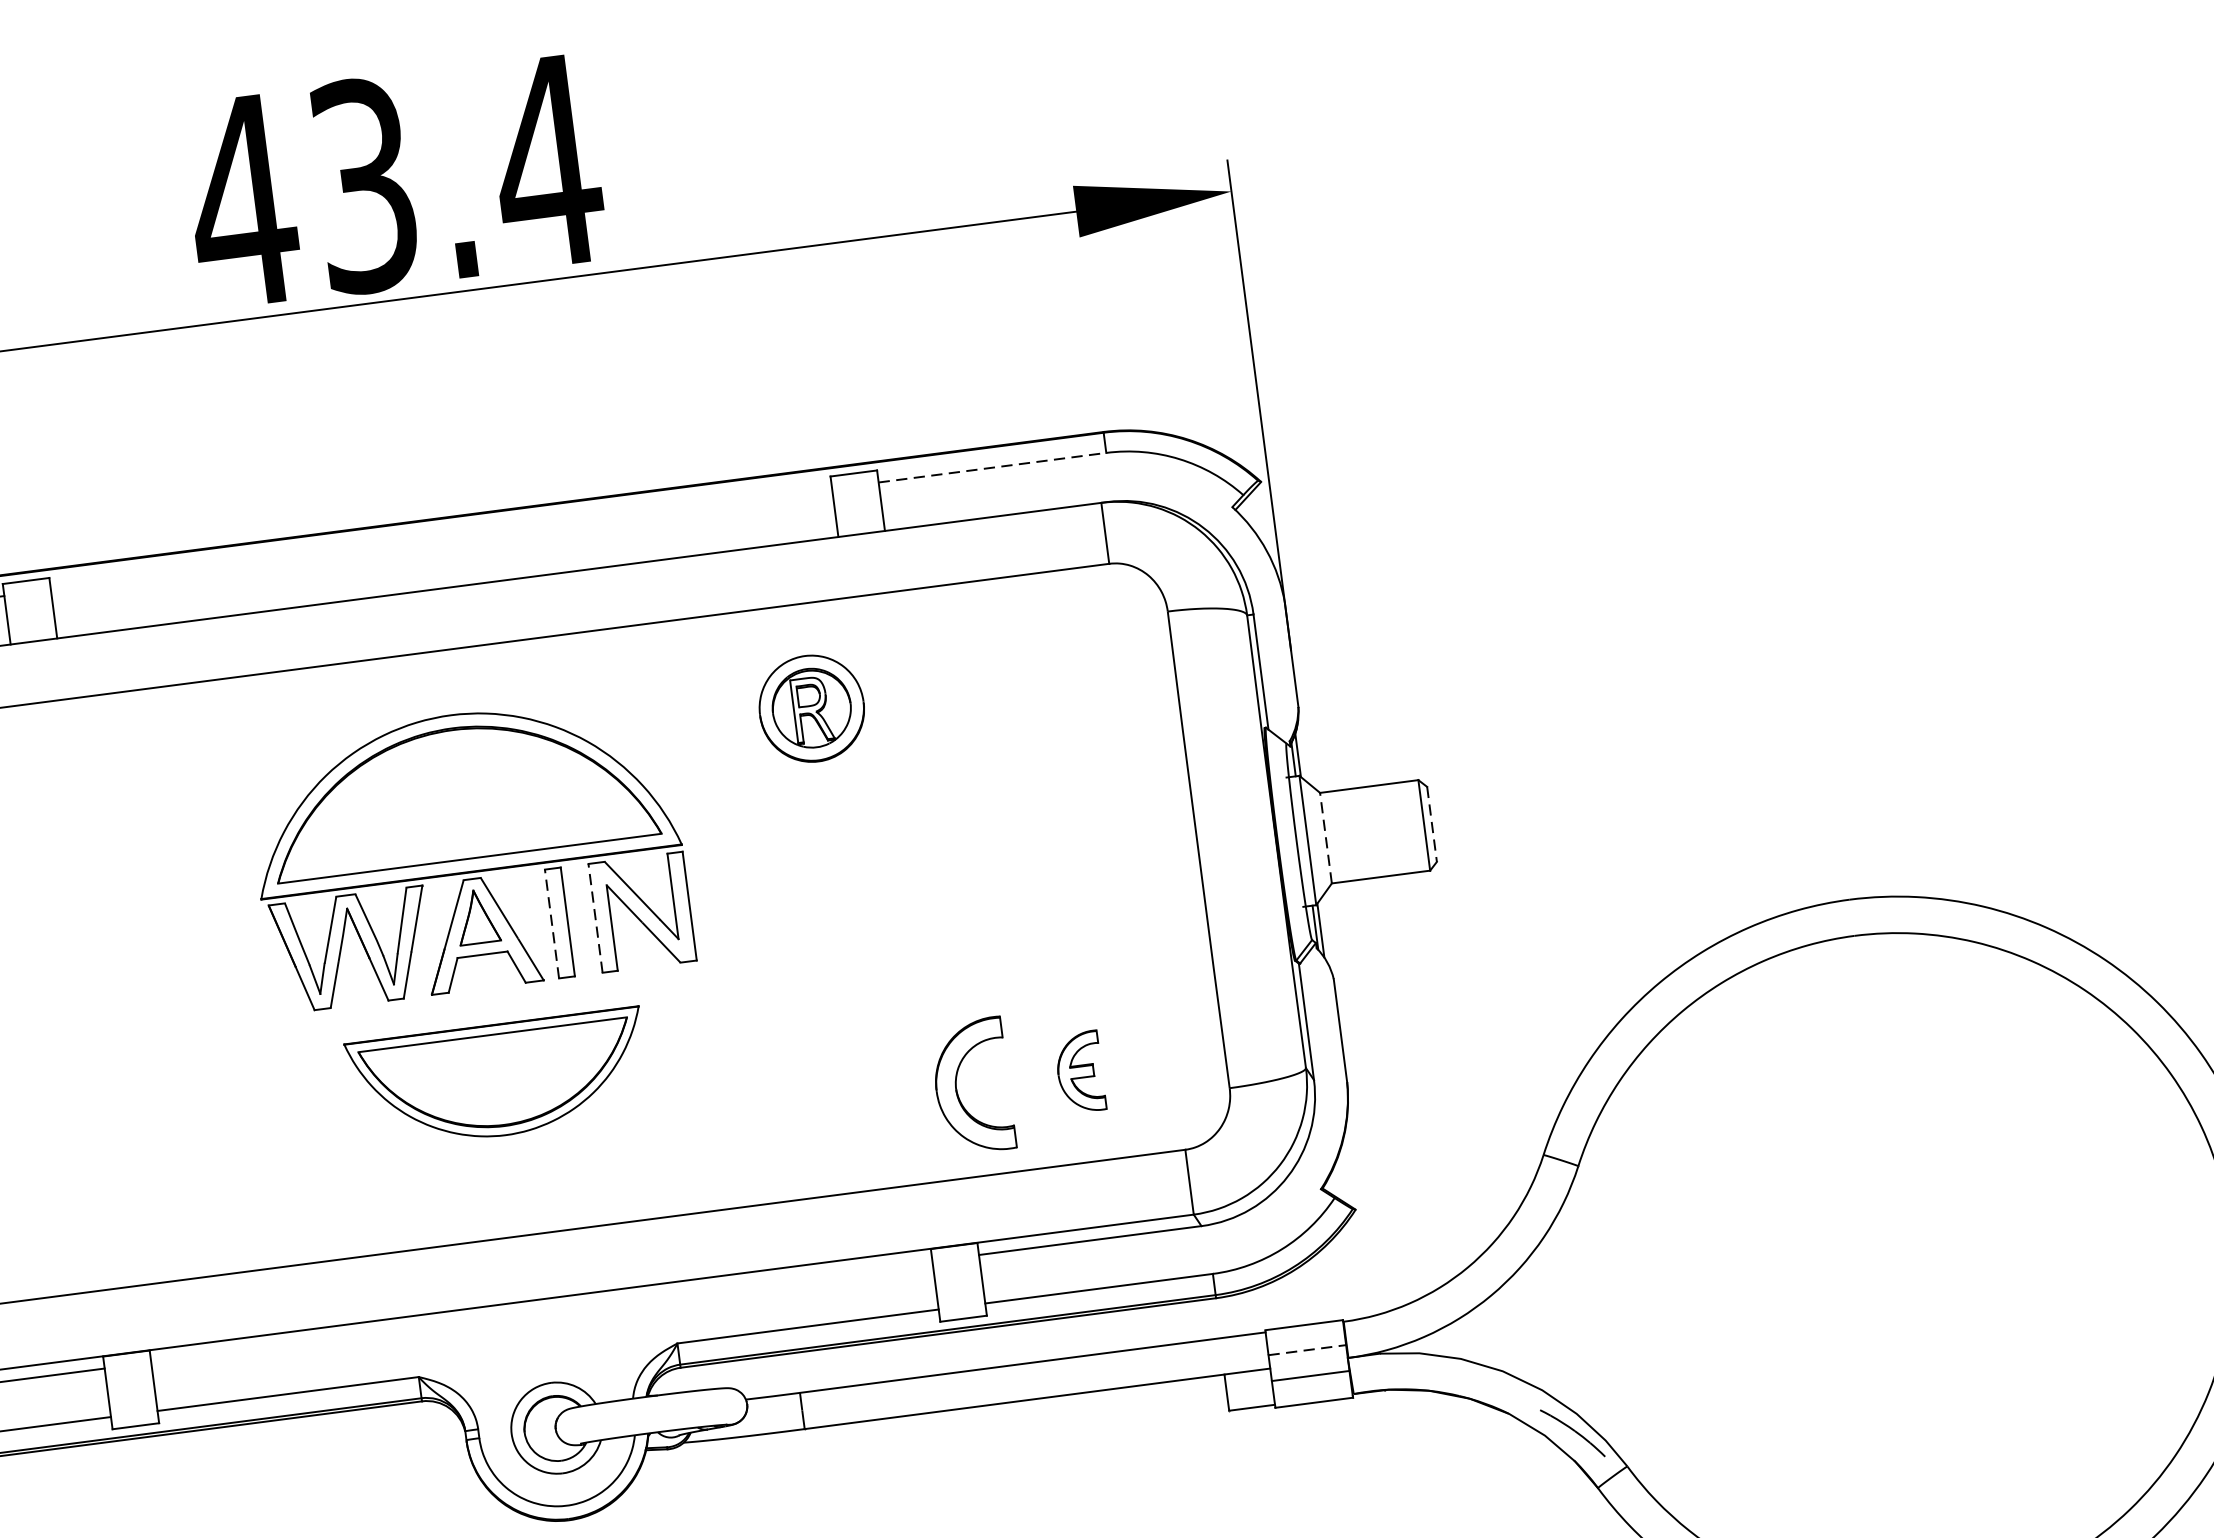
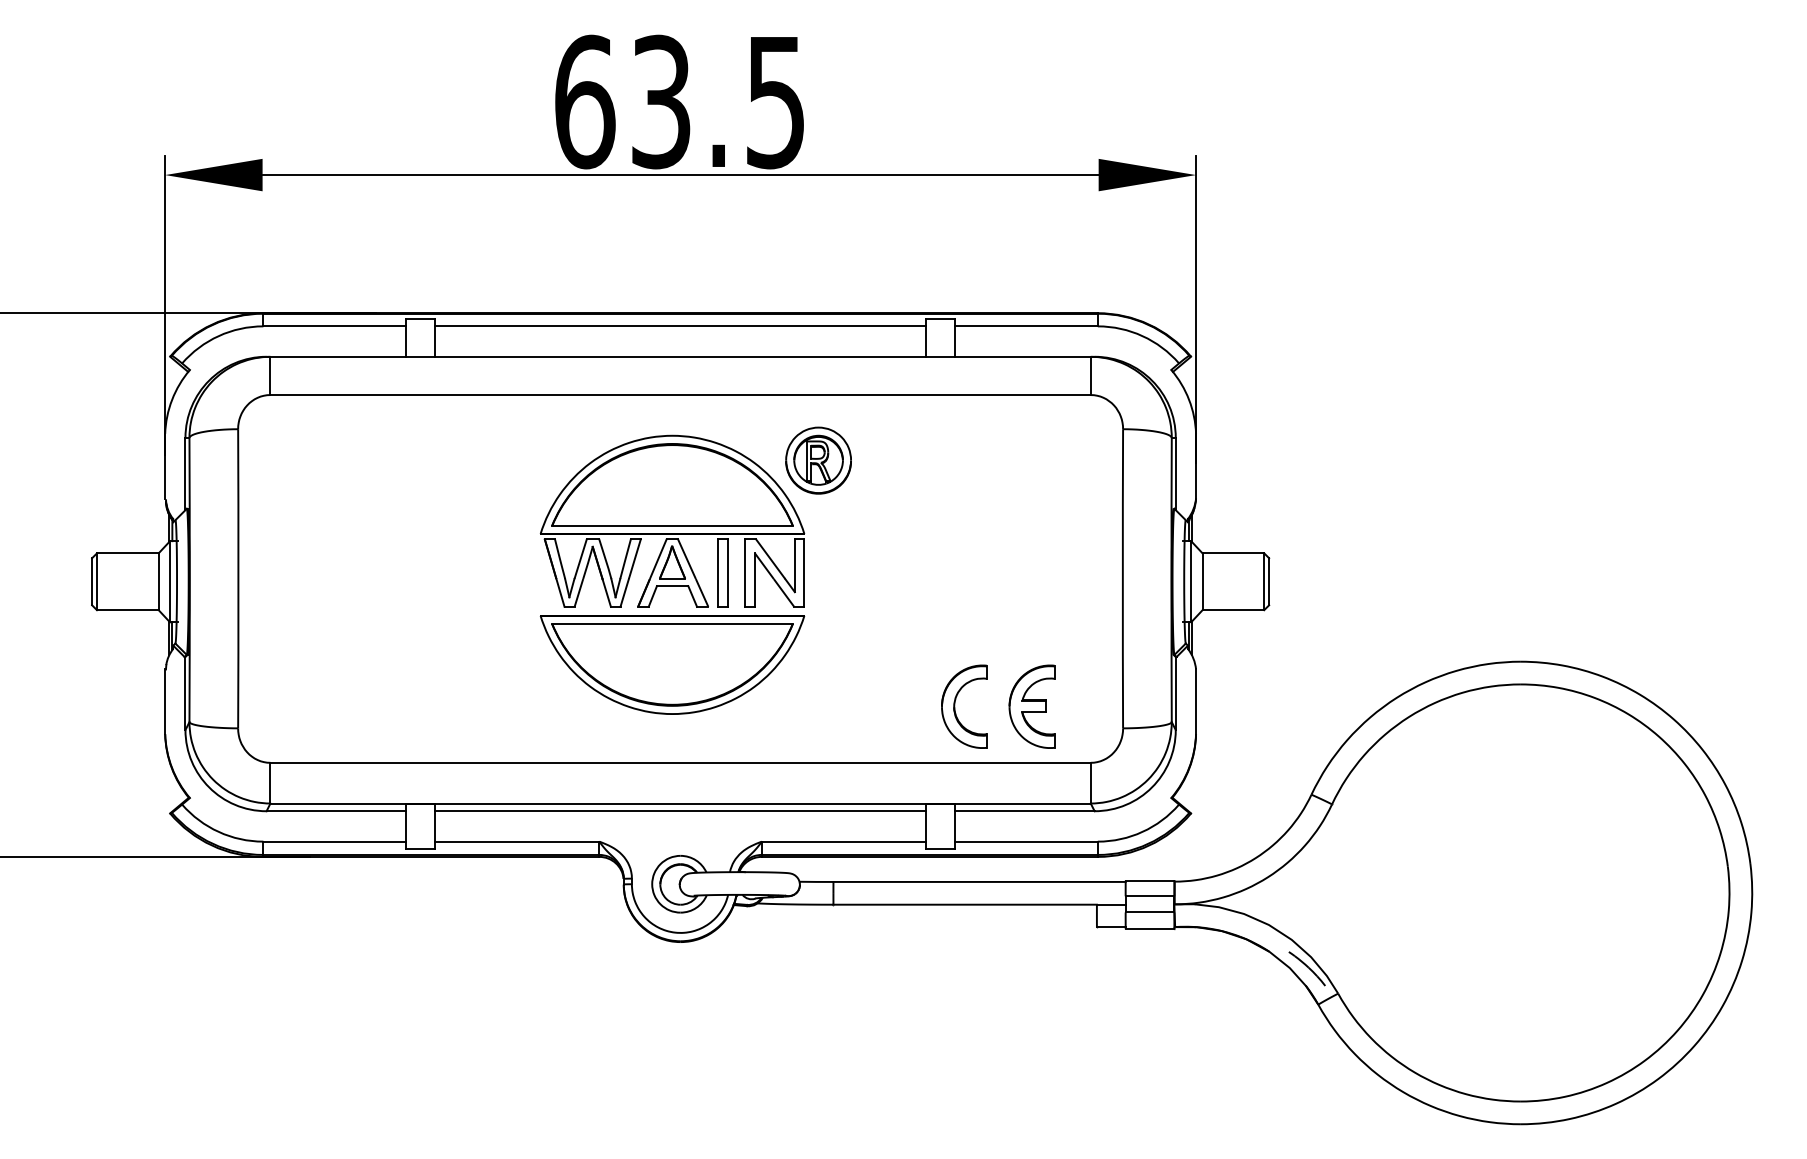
text: (393, 181) -> (679, 101), 43.4 -> 63.5
line: (992, 467) -> (1026, 326), dashed -> solid
line: (441, 539) -> (680, 326), added
part: (811, 708) -> (818, 460), moved
line: (1432, 823) -> (1269, 581), dashed -> solid
line: (1325, 837) -> (1202, 581), dashed -> solid
line: (595, 917) -> (745, 572), dashed -> solid
line: (551, 923) -> (717, 572), dashed -> solid
part: (1079, 1072) -> (1031, 706), size x1.67
part: (498, 1079) -> (672, 664), size x1.43
line: (541, 1312) -> (680, 811), added
line: (1308, 1350) -> (1150, 896), dashed -> solid

